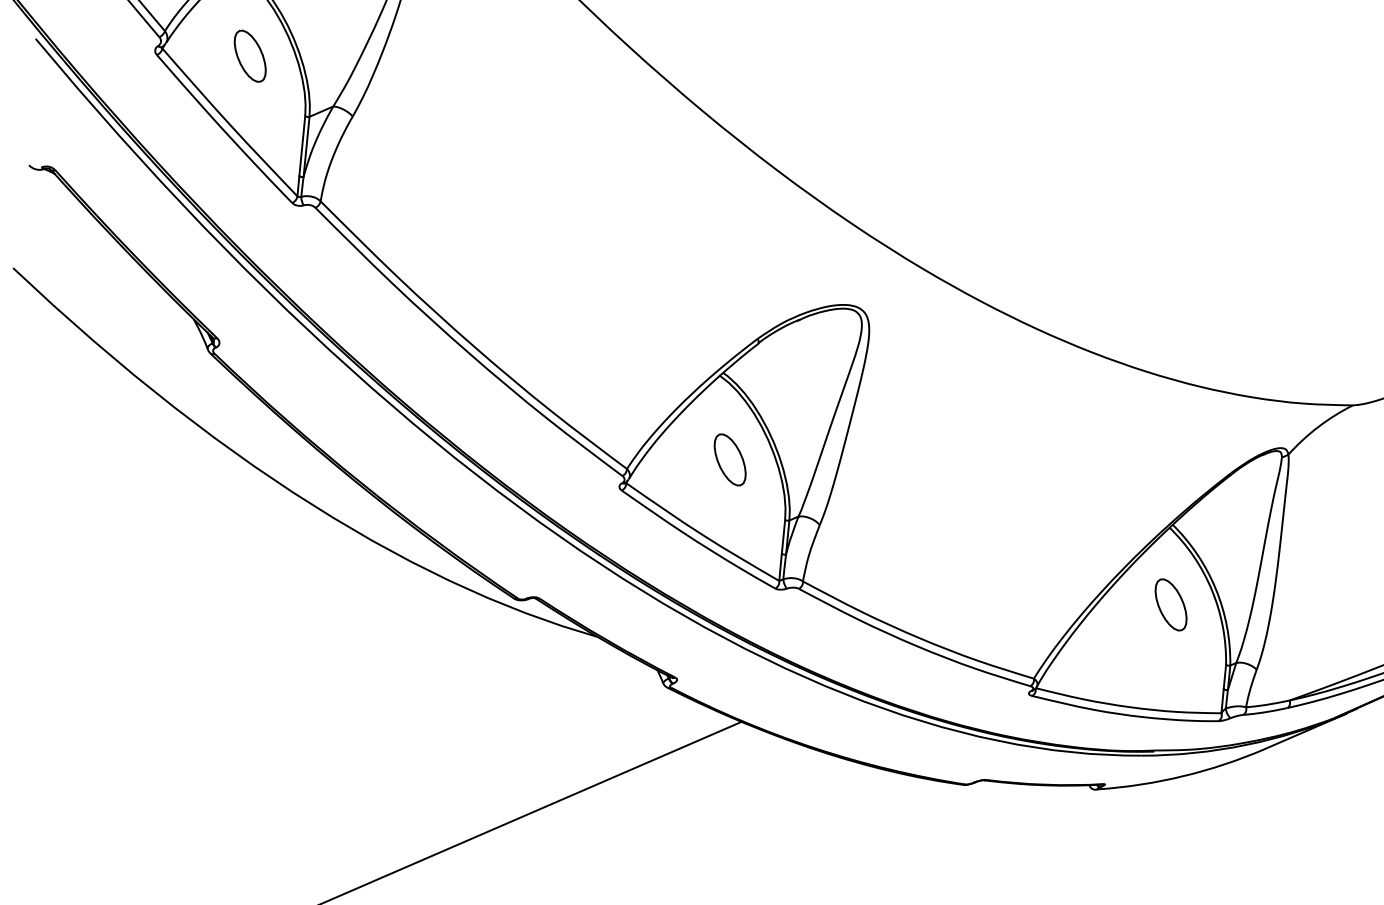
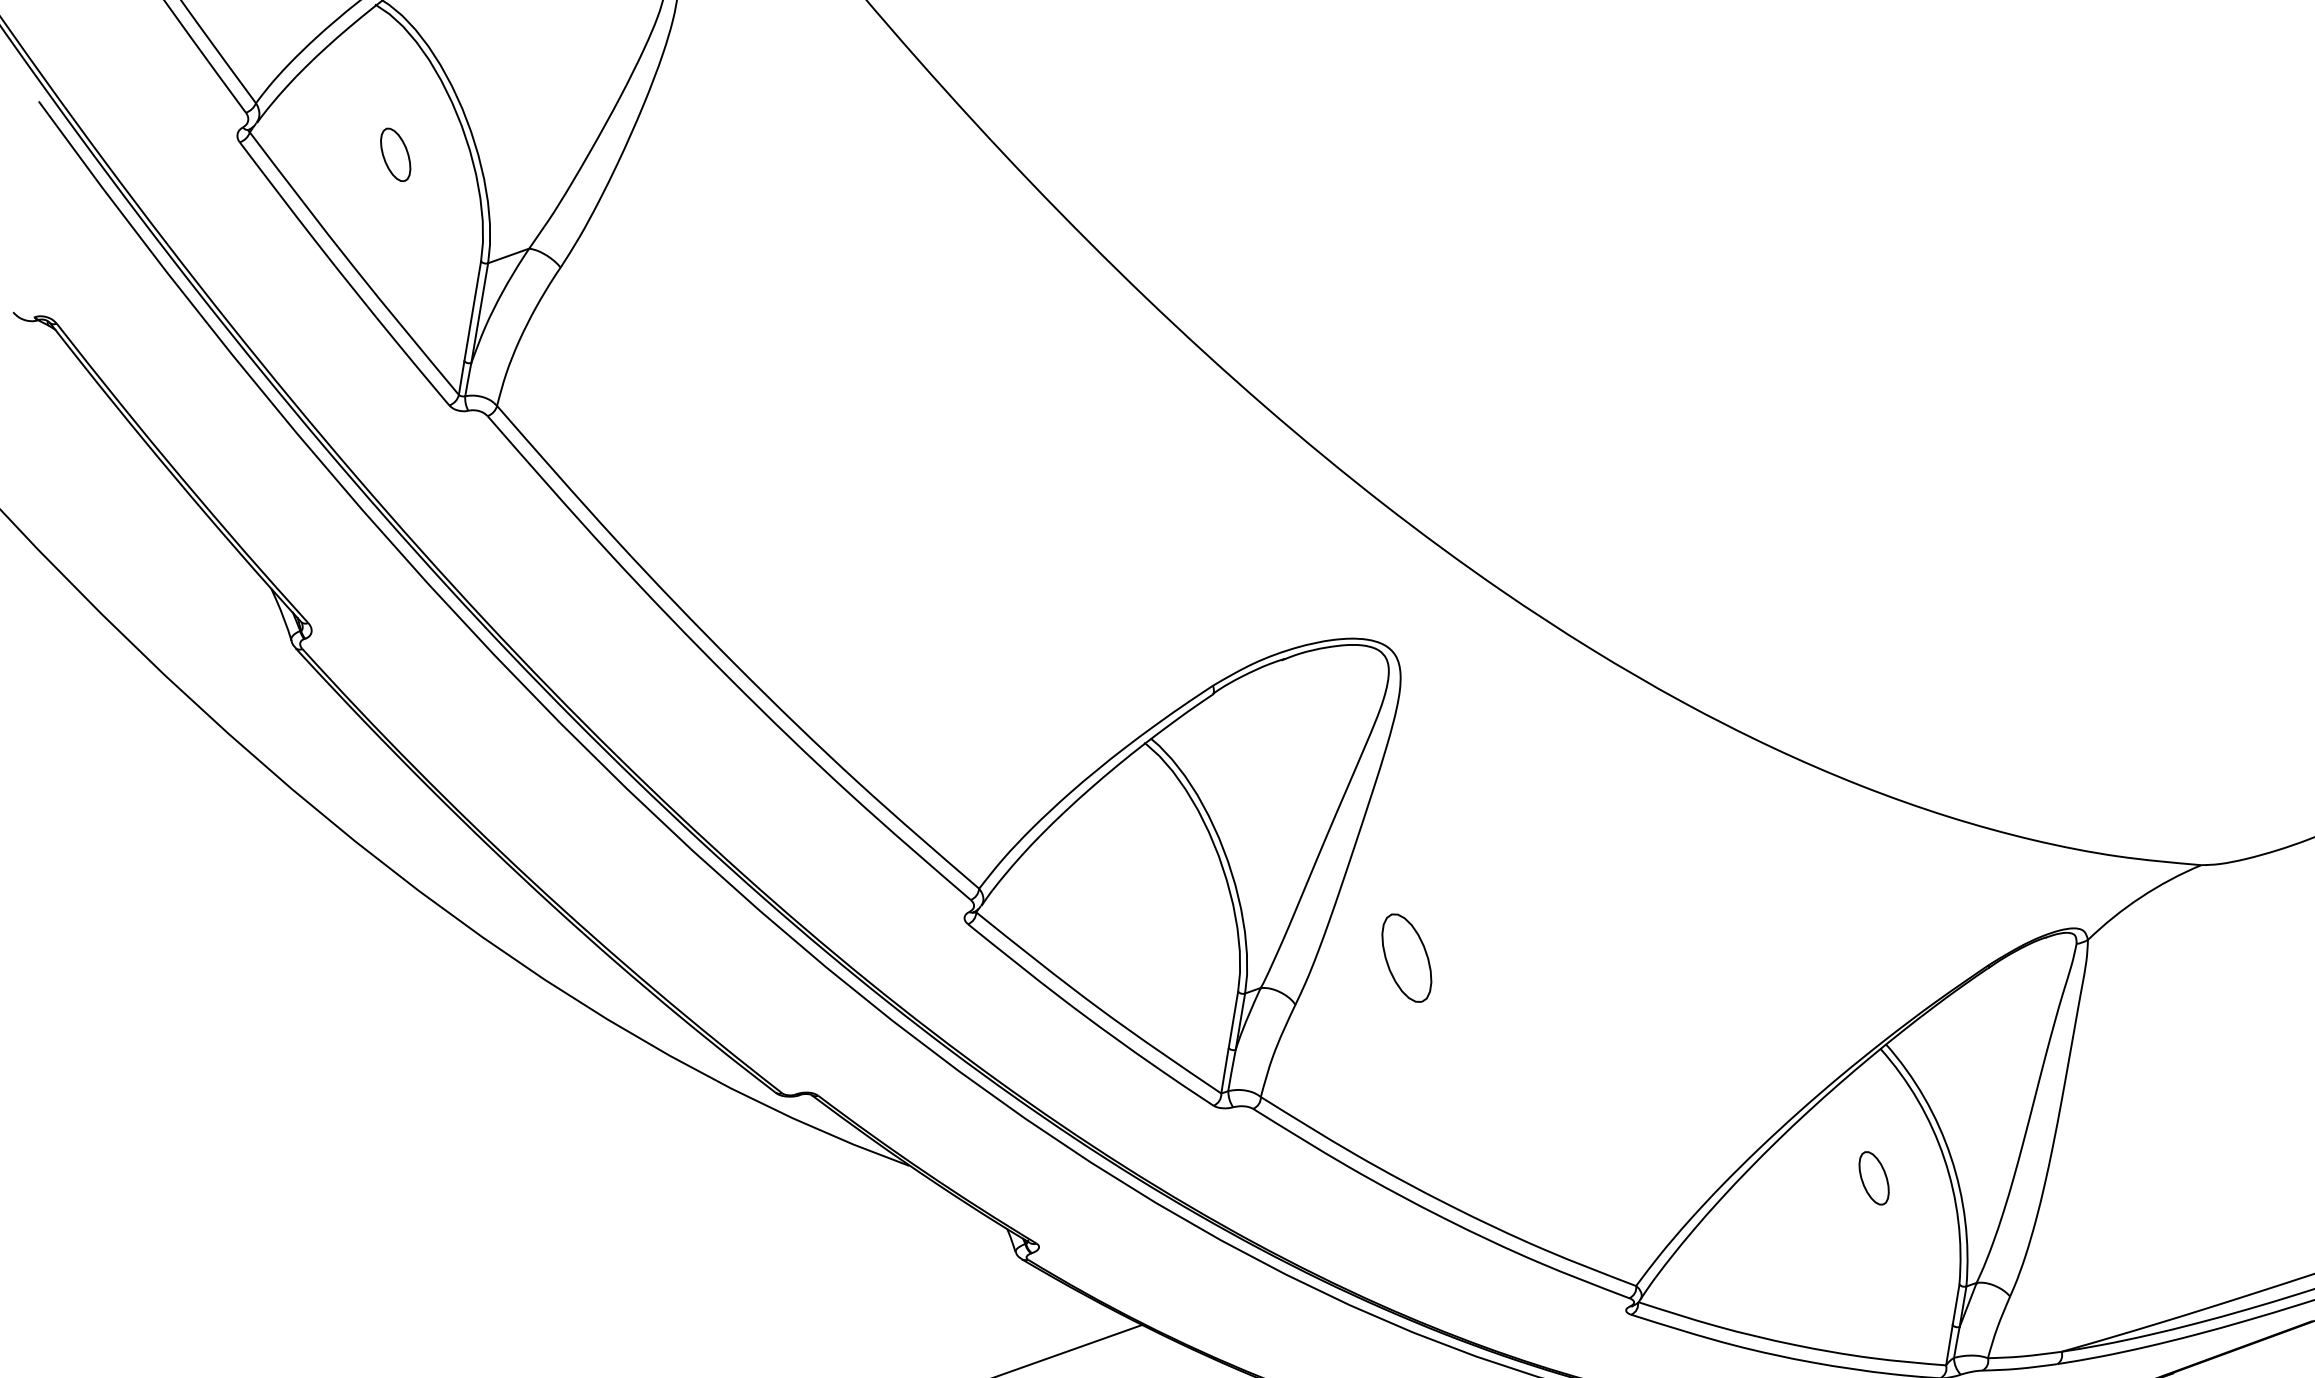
part: (249, 55) -> (394, 153), size x0.6
part: (729, 459) -> (1405, 957), moved
part: (1170, 604) -> (1873, 1177), size x0.6

